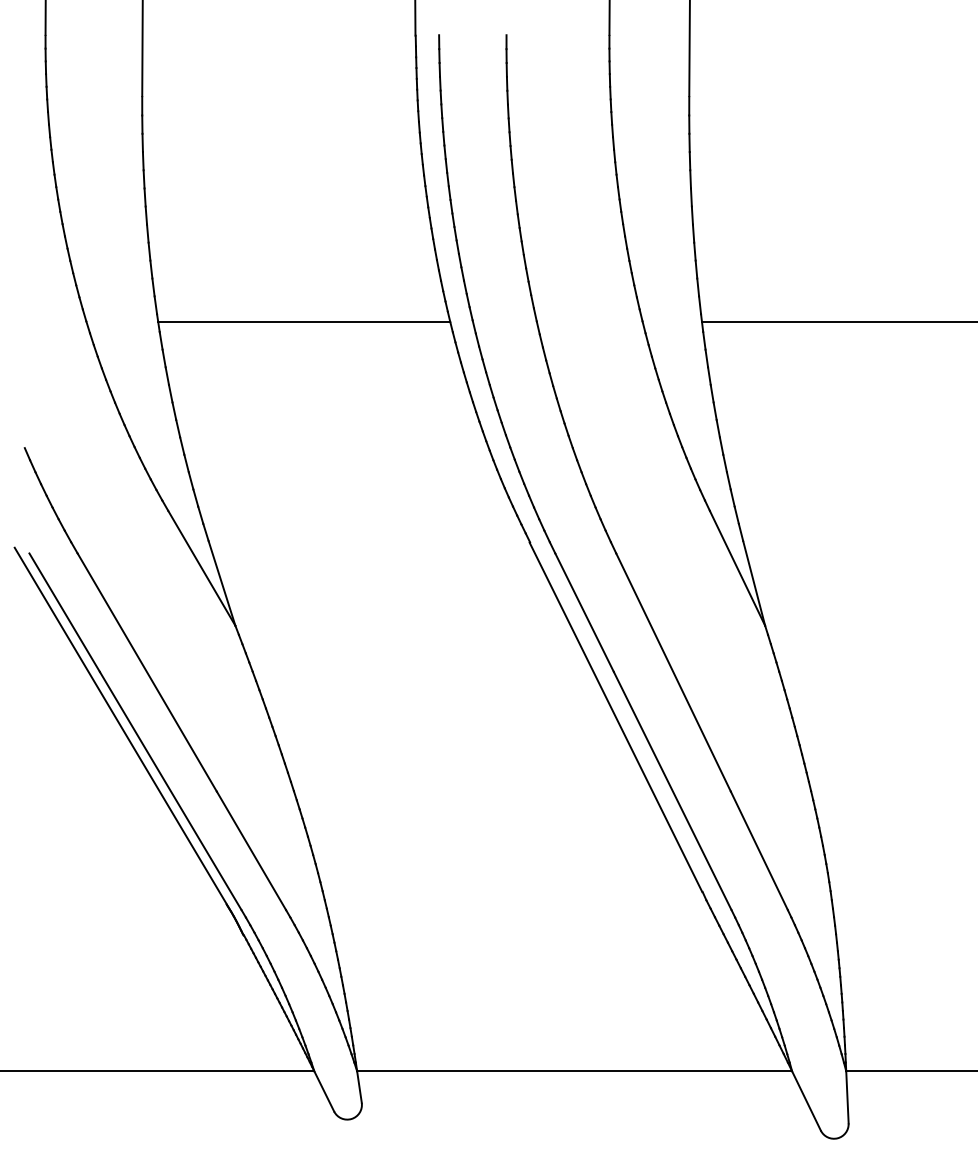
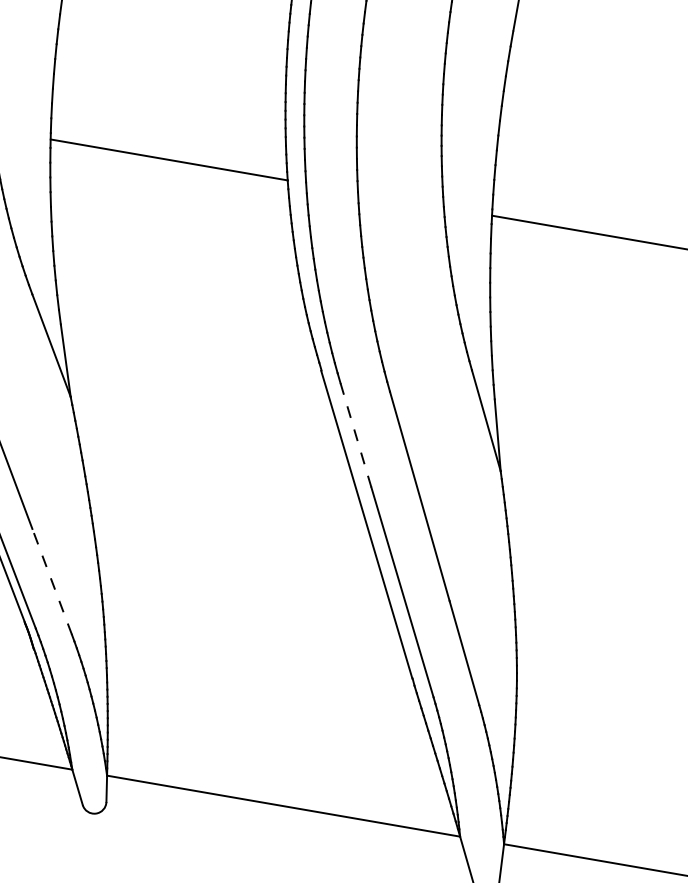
line: (584, 613) -> (355, 435), solid -> dashed
line: (251, 850) -> (52, 581), solid -> dashed

